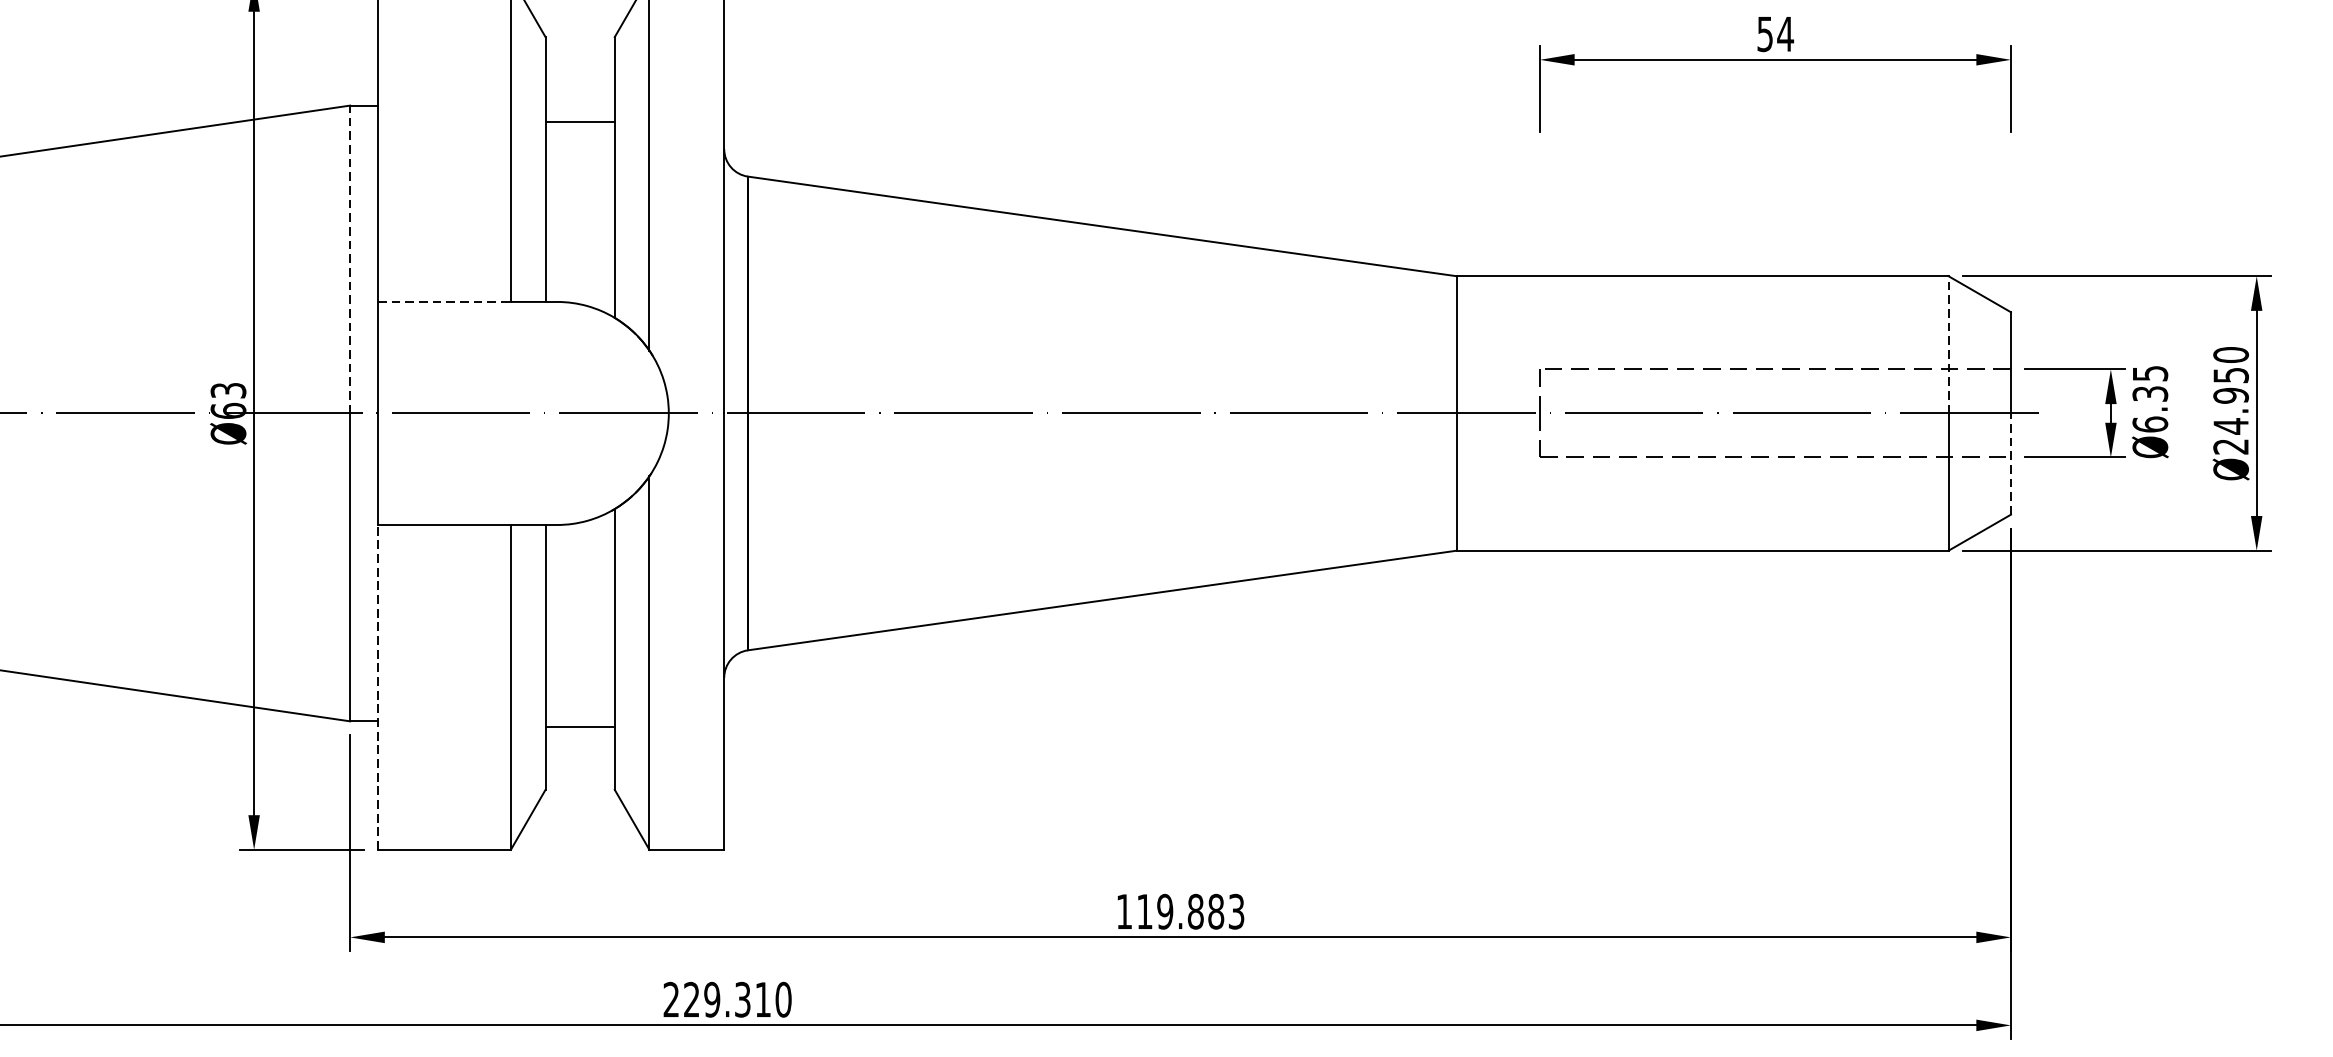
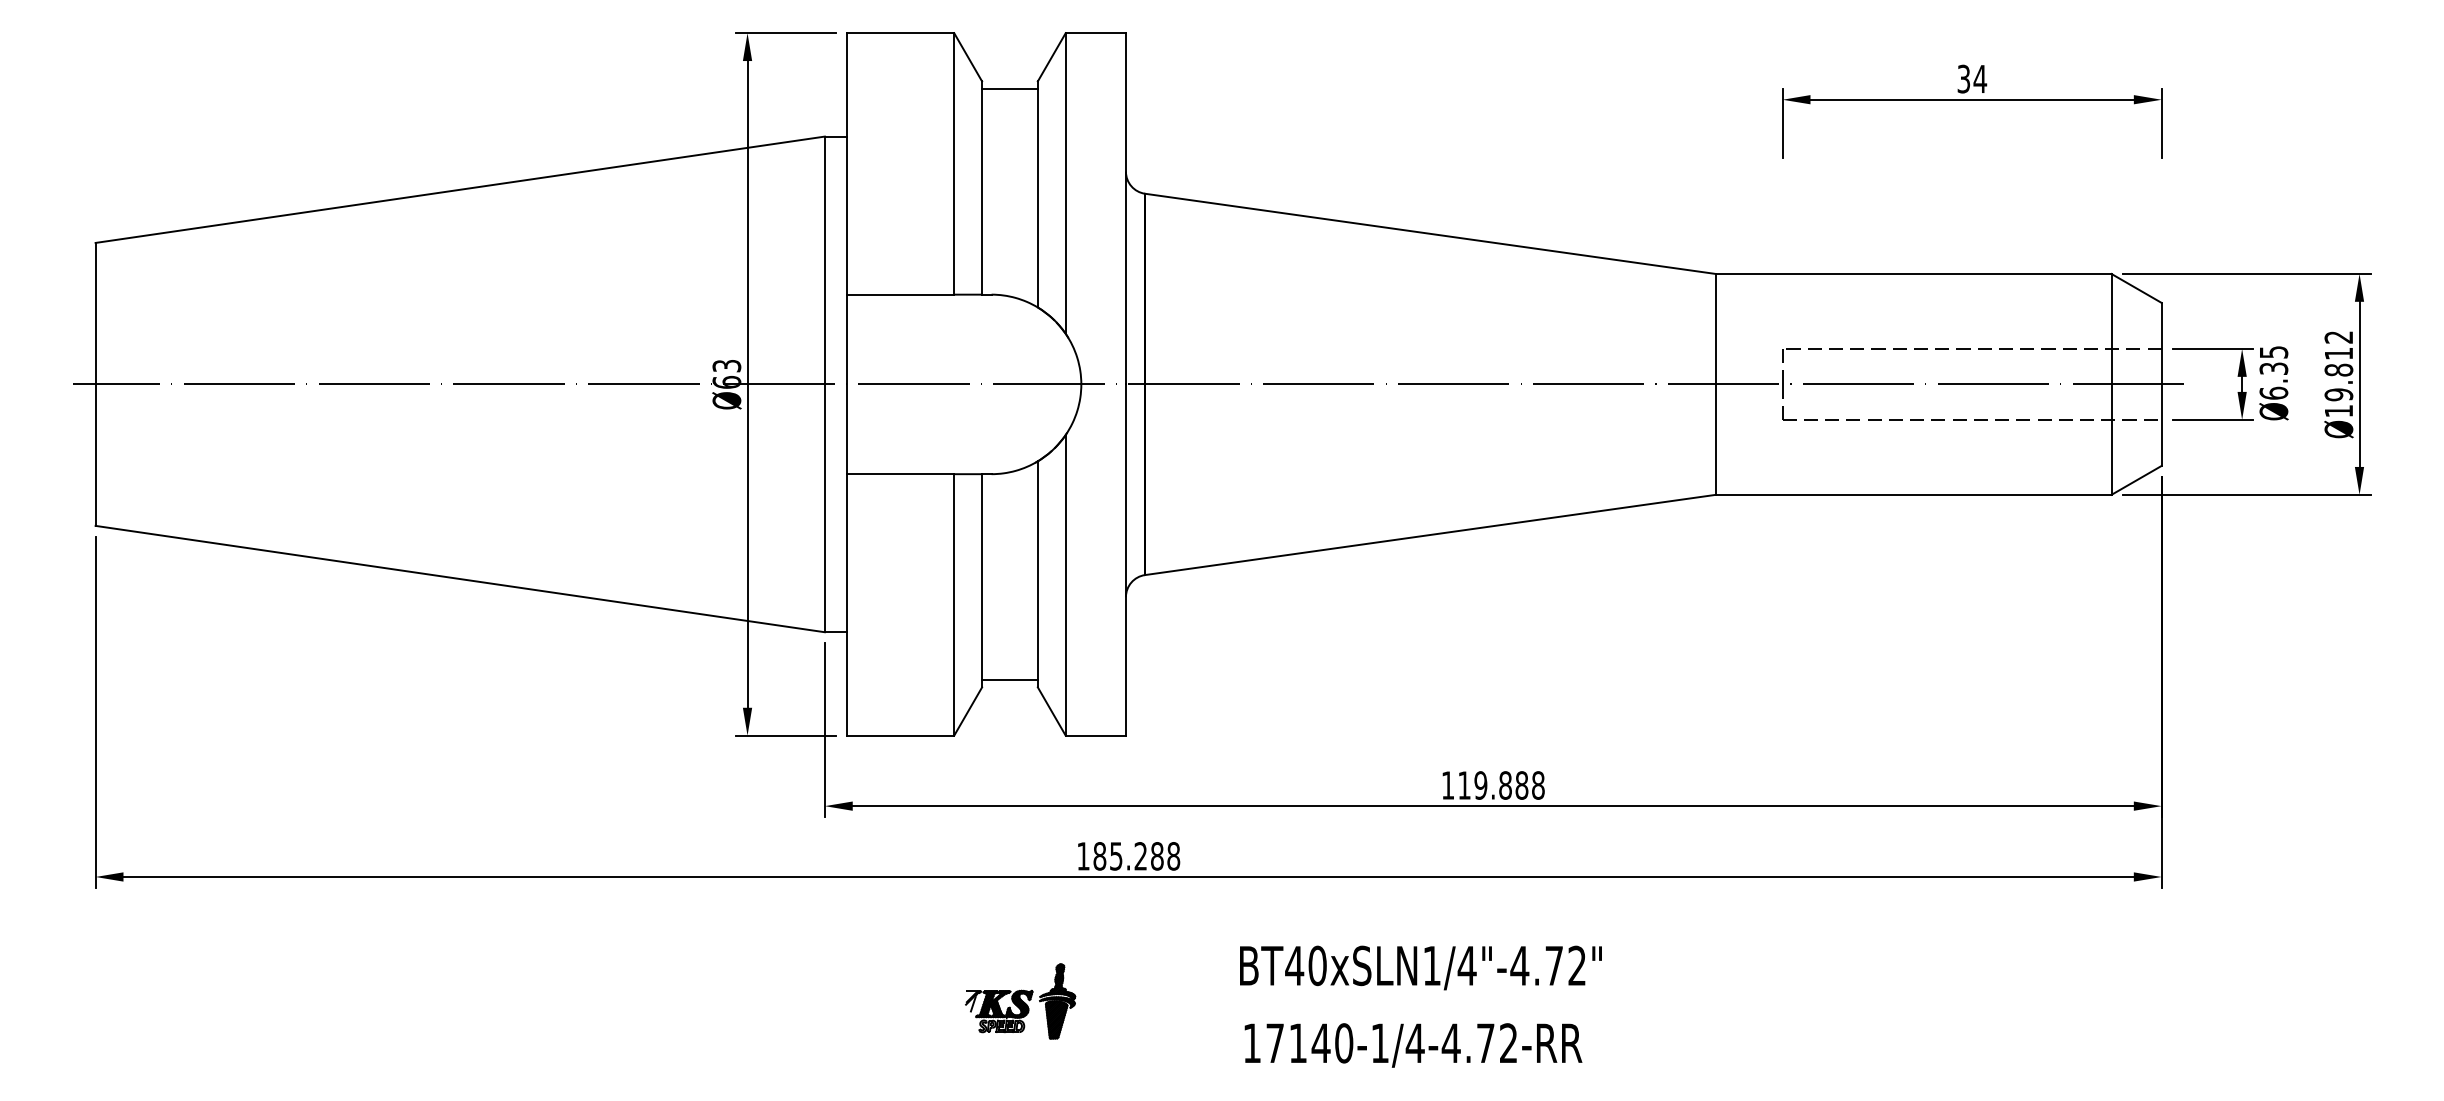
text: (1765, 33) -> (1964, 78), 54 -> 34
line: (579, 121) -> (1009, 88), moved
line: (349, 259) -> (824, 260), dashed -> solid
line: (444, 301) -> (900, 294), dashed -> solid
line: (1948, 344) -> (2111, 328), dashed -> solid
text: (2230, 399) -> (2338, 373), Ø24.950 -> Ø19.812
line: (2010, 464) -> (2161, 425), dashed -> solid
line: (378, 686) -> (847, 604), dashed -> solid
line: (579, 726) -> (1009, 679), moved
text: (1236, 911) -> (1538, 785), 119.883 -> 119.888
text: (727, 999) -> (1128, 856), 229.310 -> 185.288

